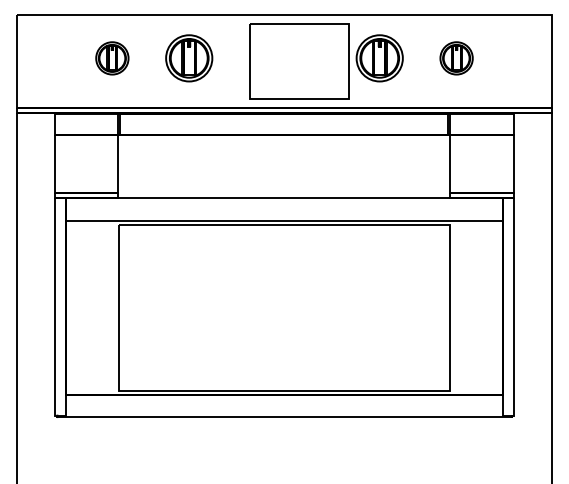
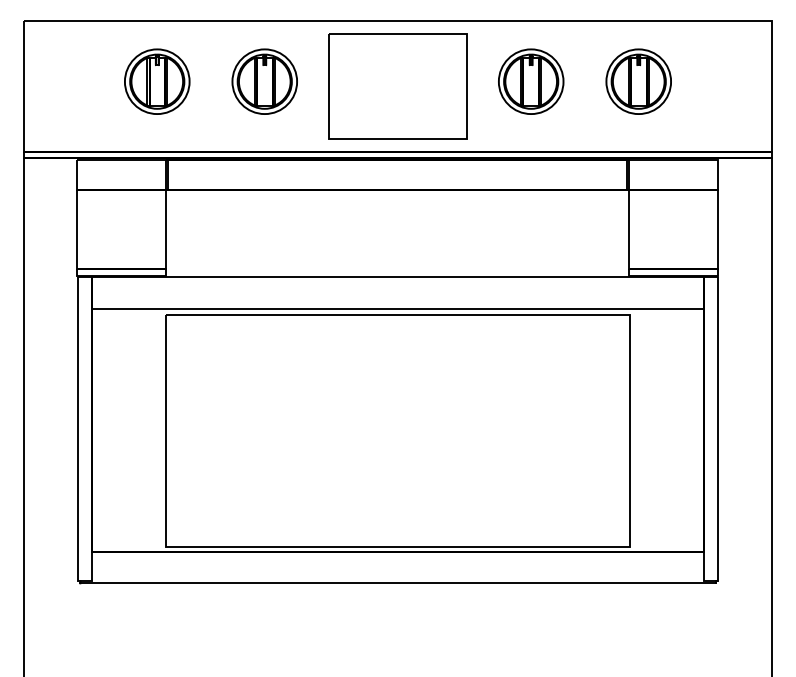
part: (112, 58) -> (157, 81), size x1.43
part: (456, 58) -> (638, 81), size x1.43
part: (299, 61) -> (398, 86), moved

